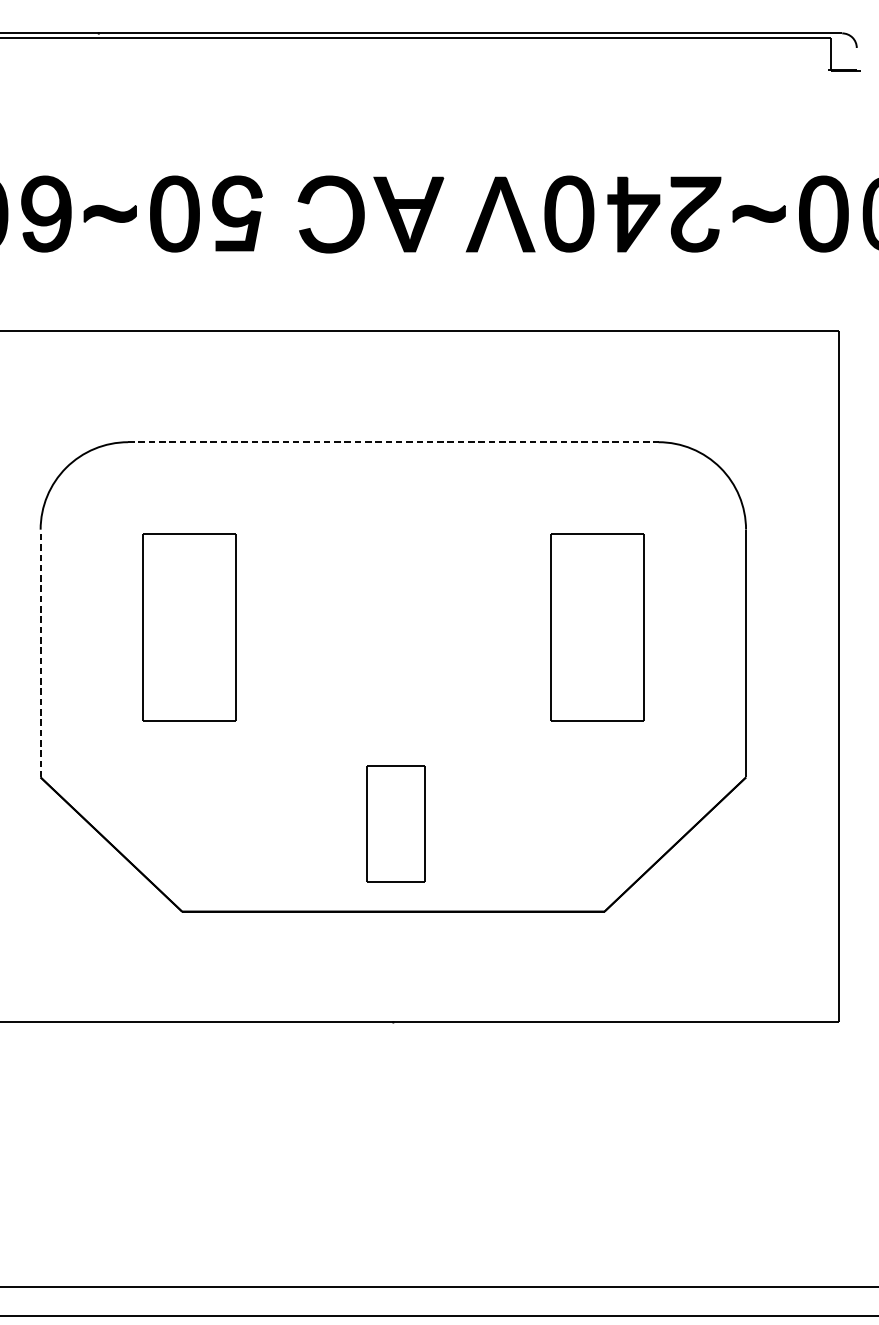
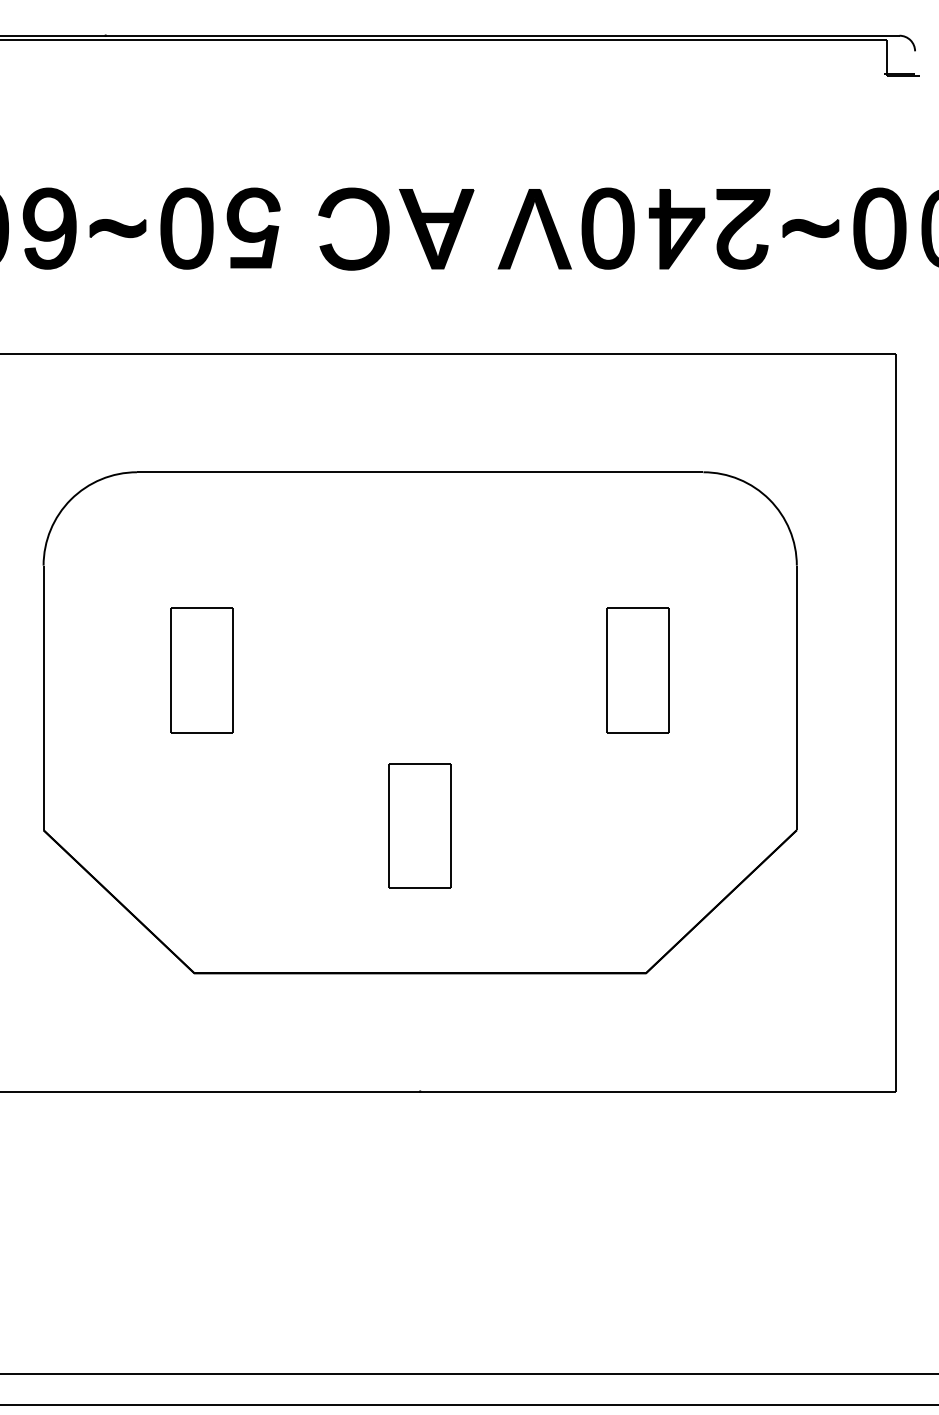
line: (393, 442) -> (420, 472), dashed -> solid
part: (188, 627) -> (201, 670), size x0.62
part: (596, 627) -> (637, 670), size x0.62
line: (40, 653) -> (43, 697), dashed -> solid
part: (395, 823) -> (419, 825), moved

